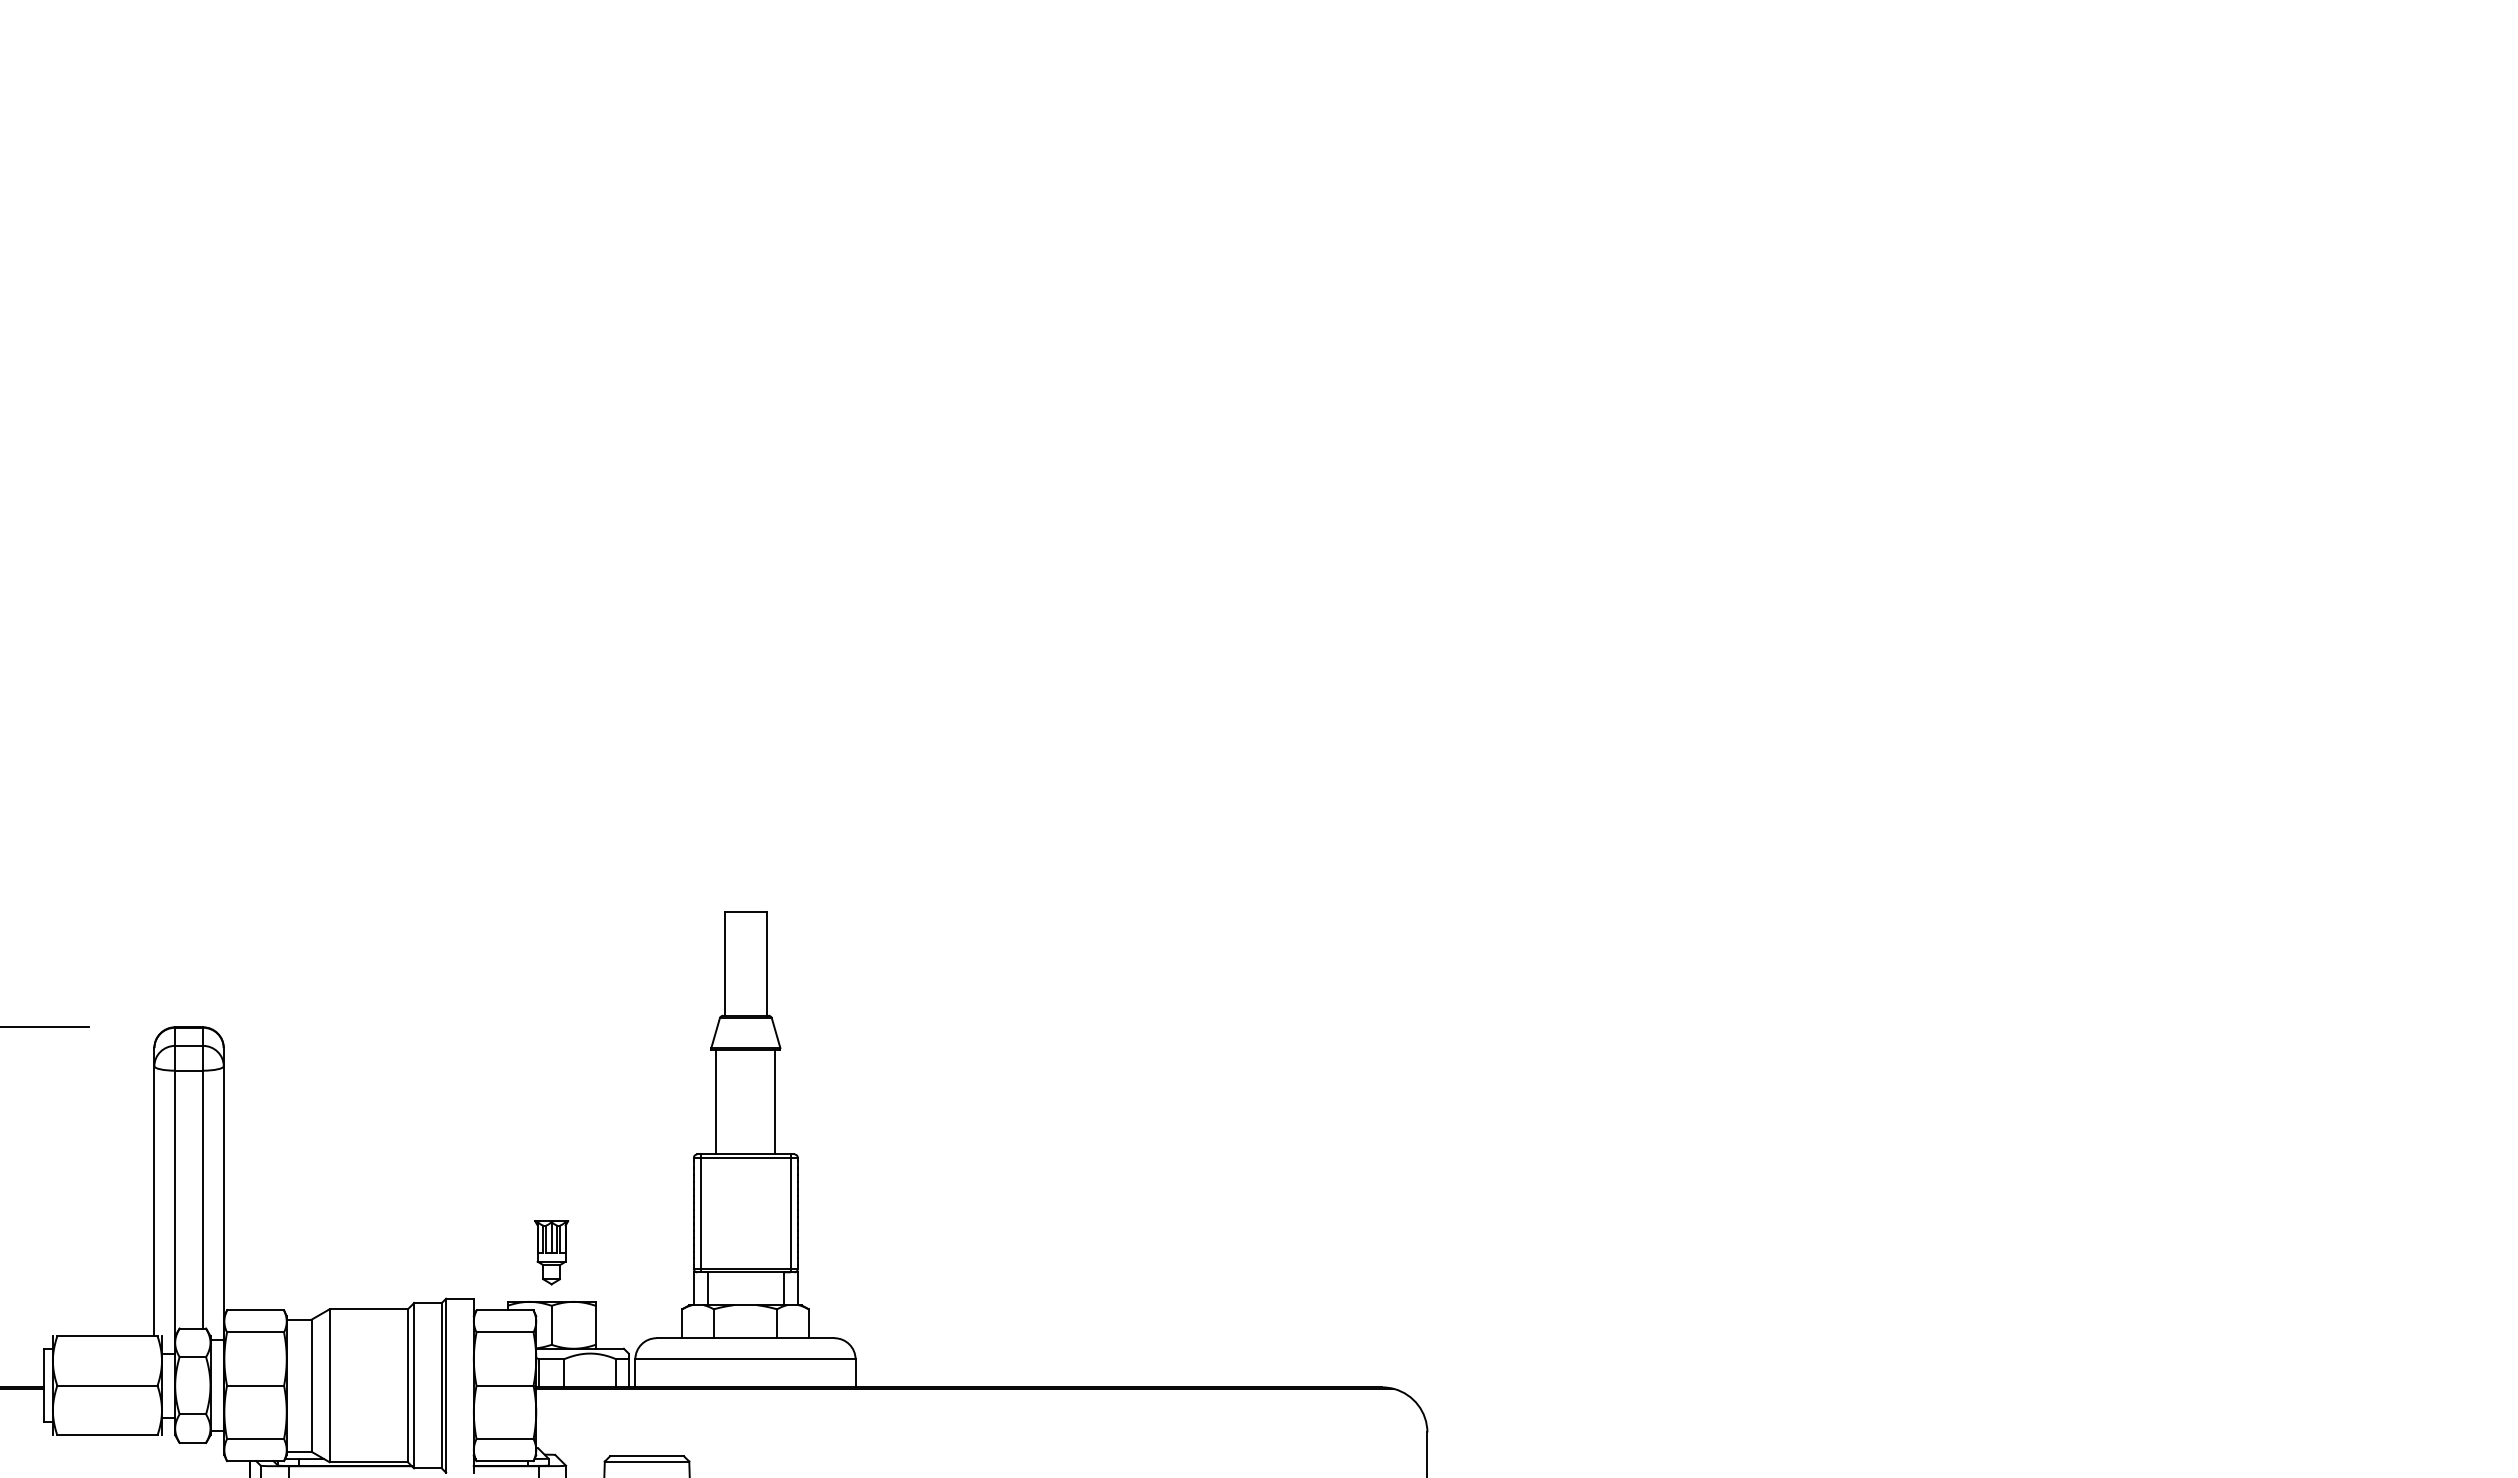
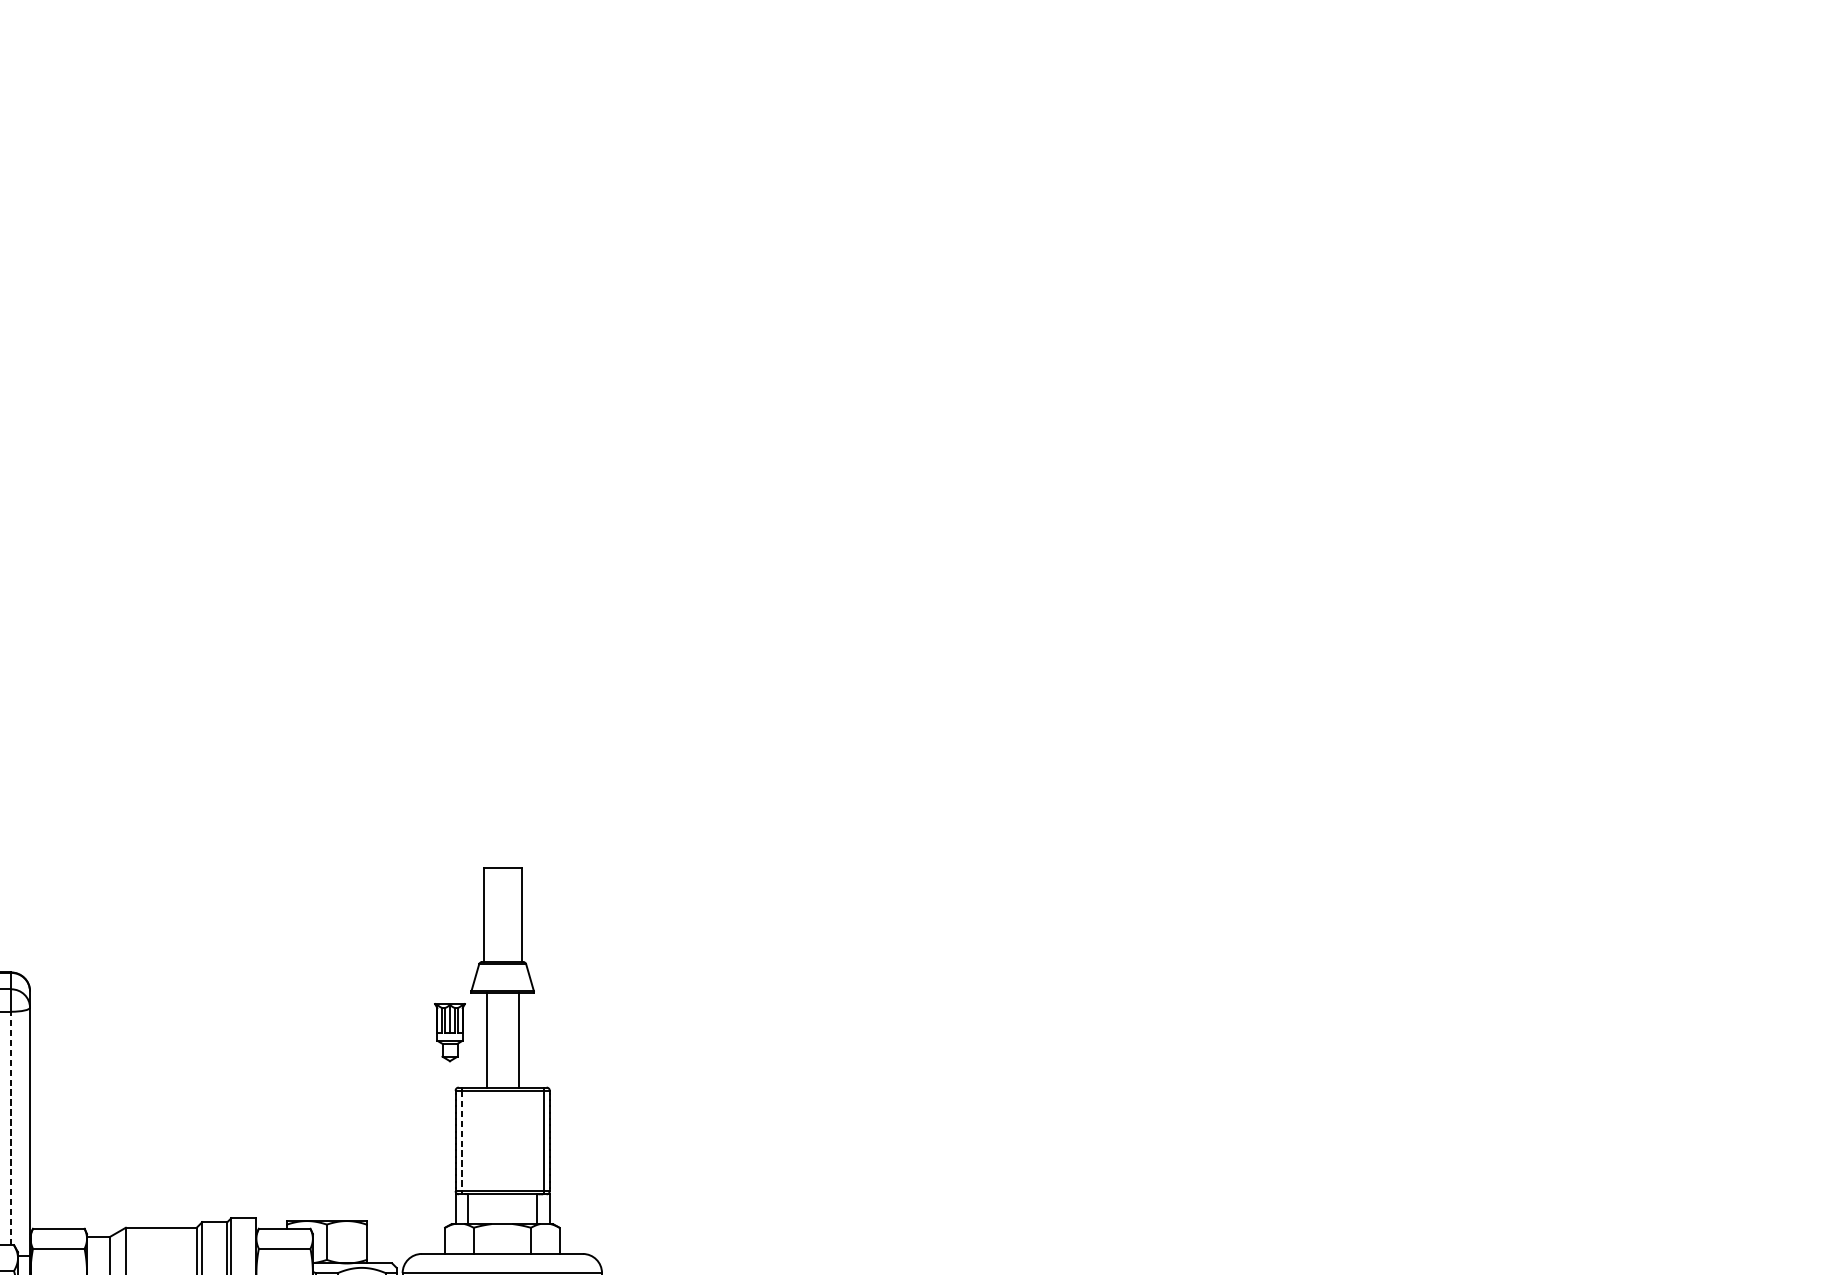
line: (716, 1102) -> (518, 1040), moved
line: (775, 1102) -> (486, 1040), moved
line: (202, 1199) -> (10, 1128), solid -> dashed
line: (700, 1213) -> (461, 1141), solid -> dashed
part: (551, 1252) -> (449, 1032), moved

